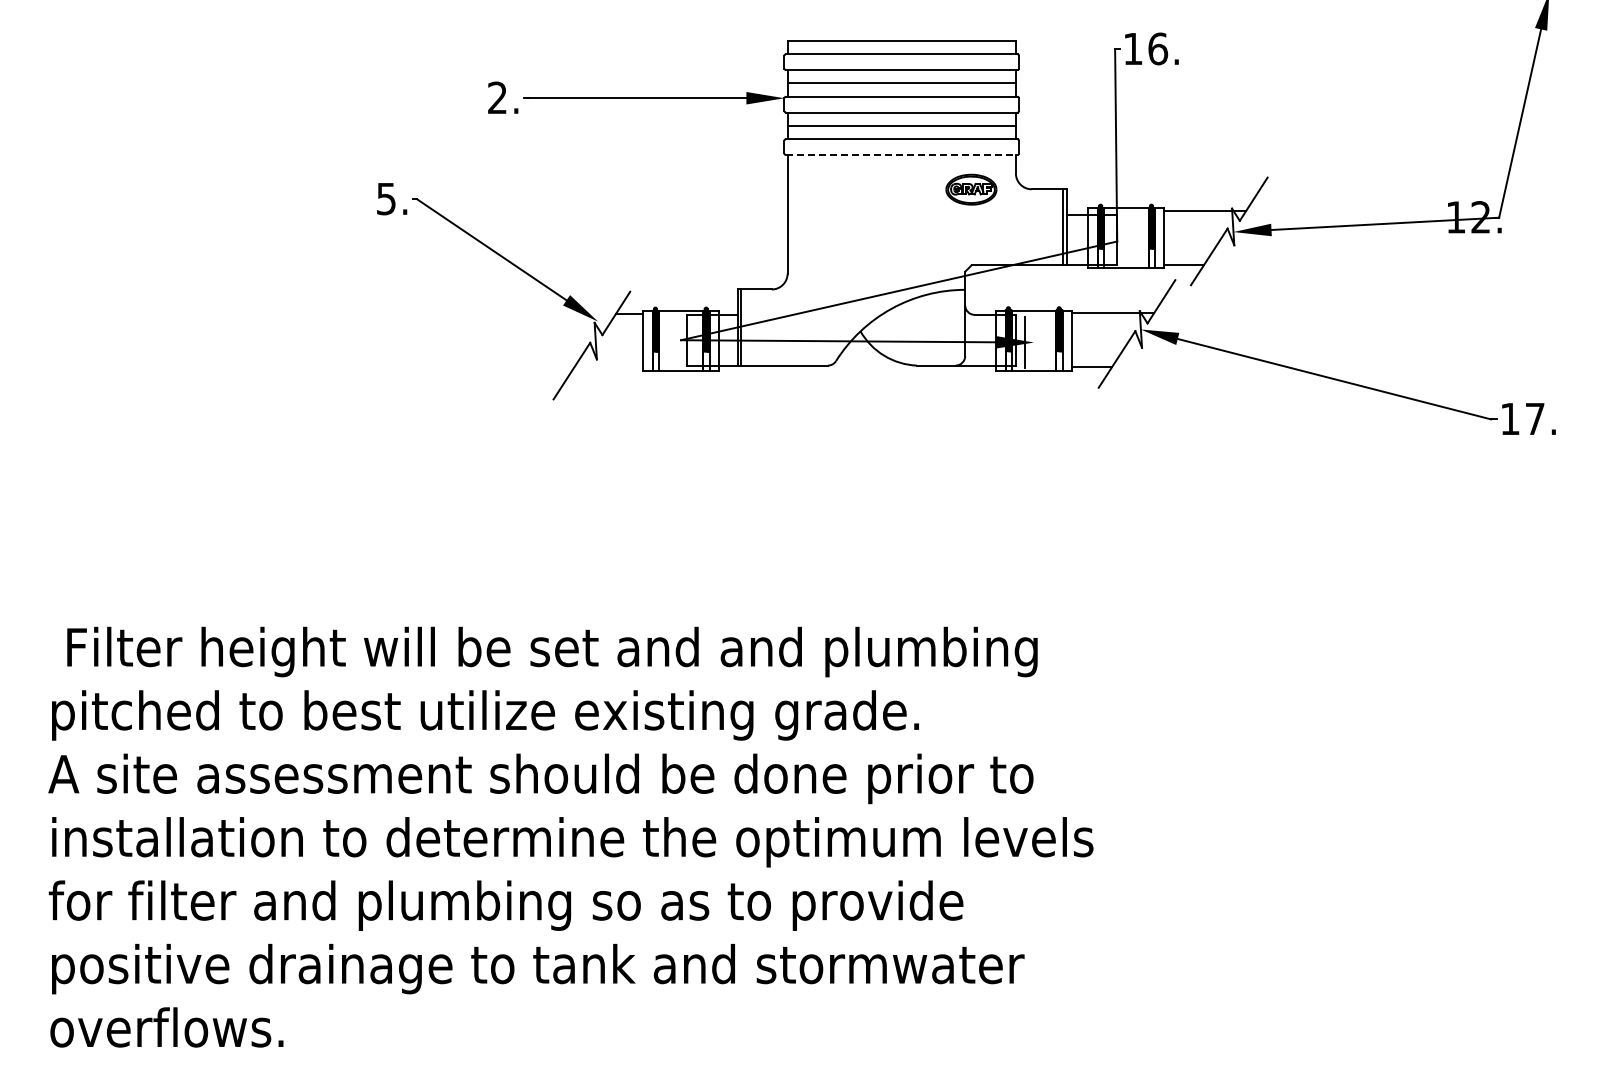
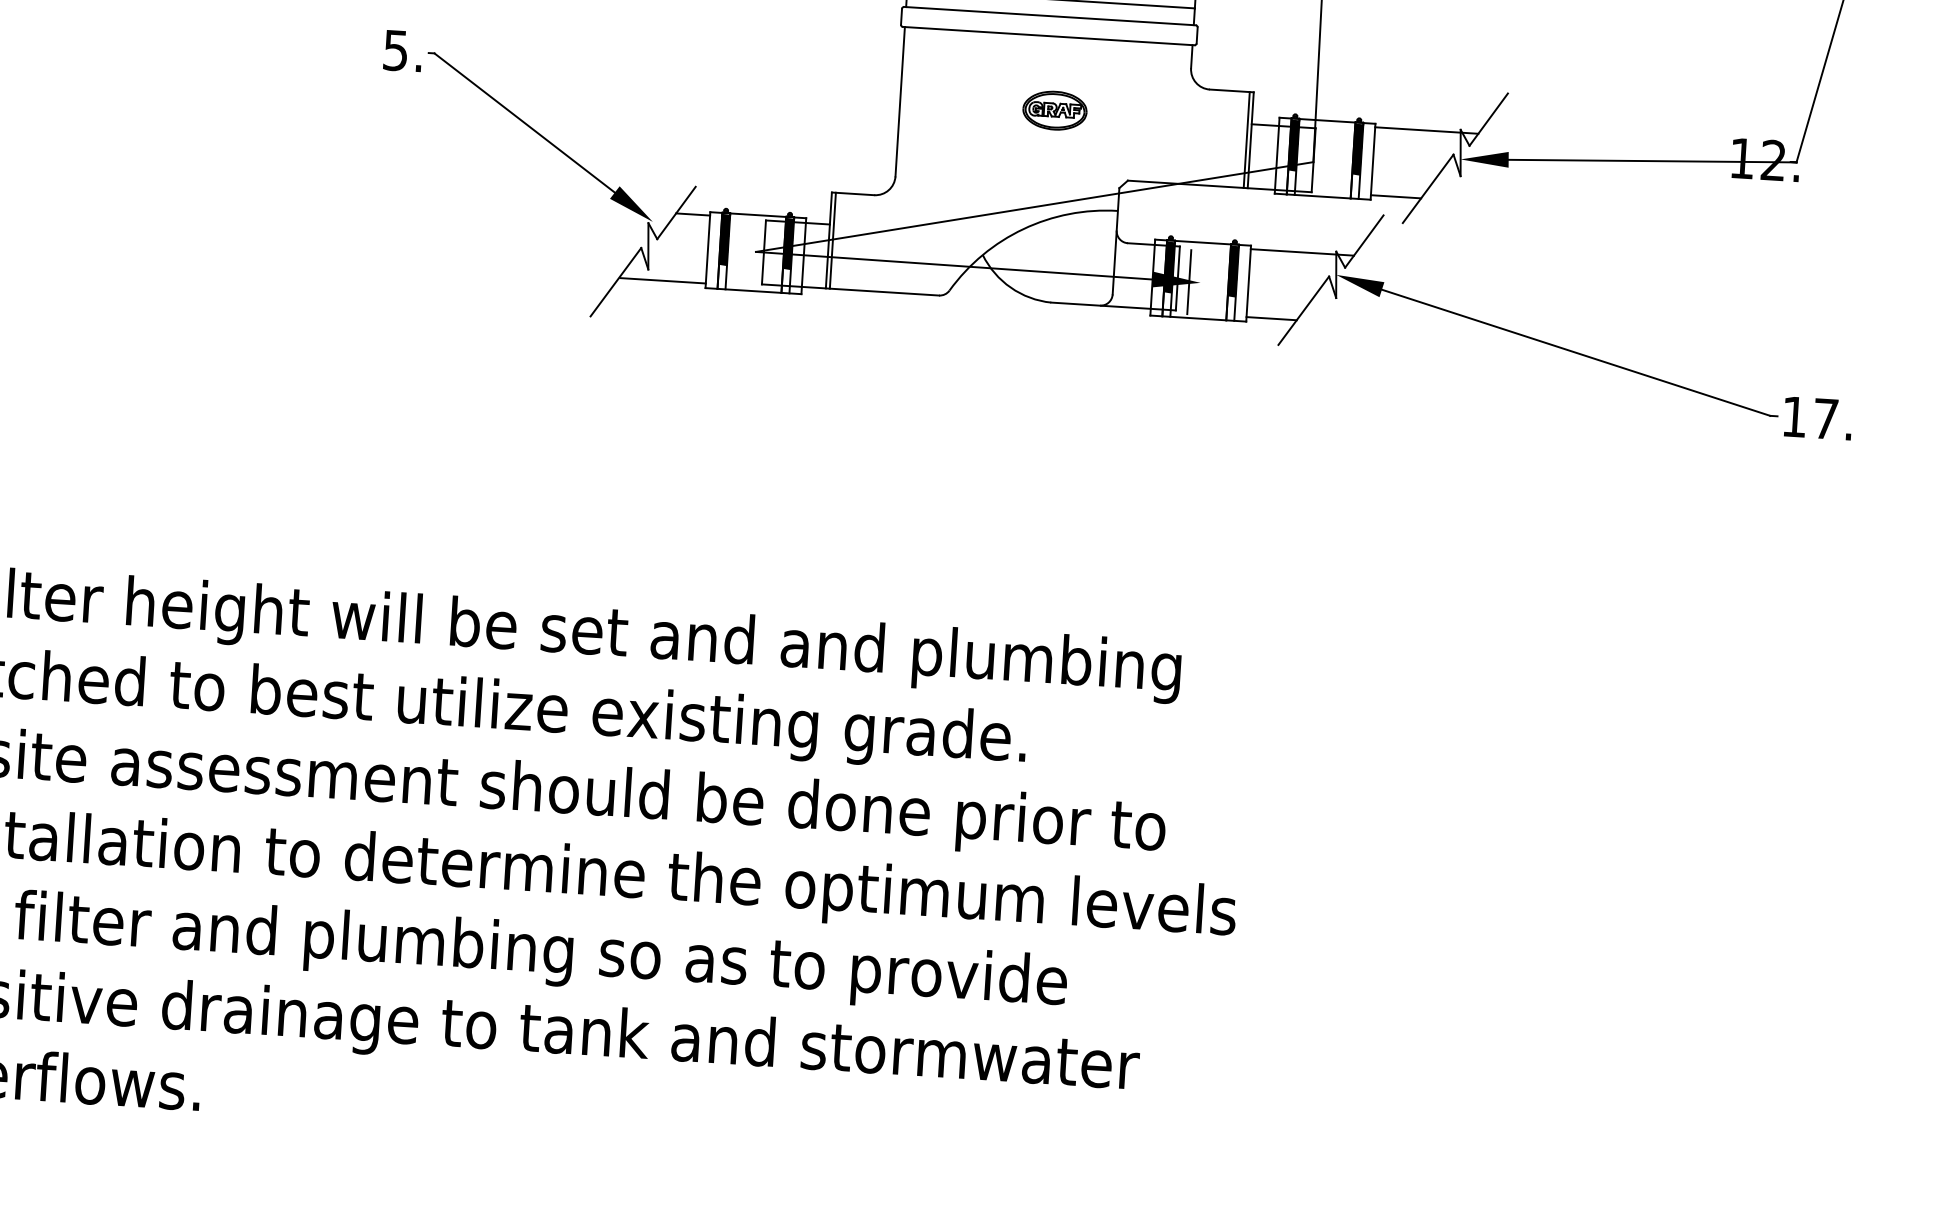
line: (901, 155) -> (1048, 36), dashed -> solid
part: (971, 189) -> (1055, 110), moved
line: (609, 367) -> (663, 280), added

